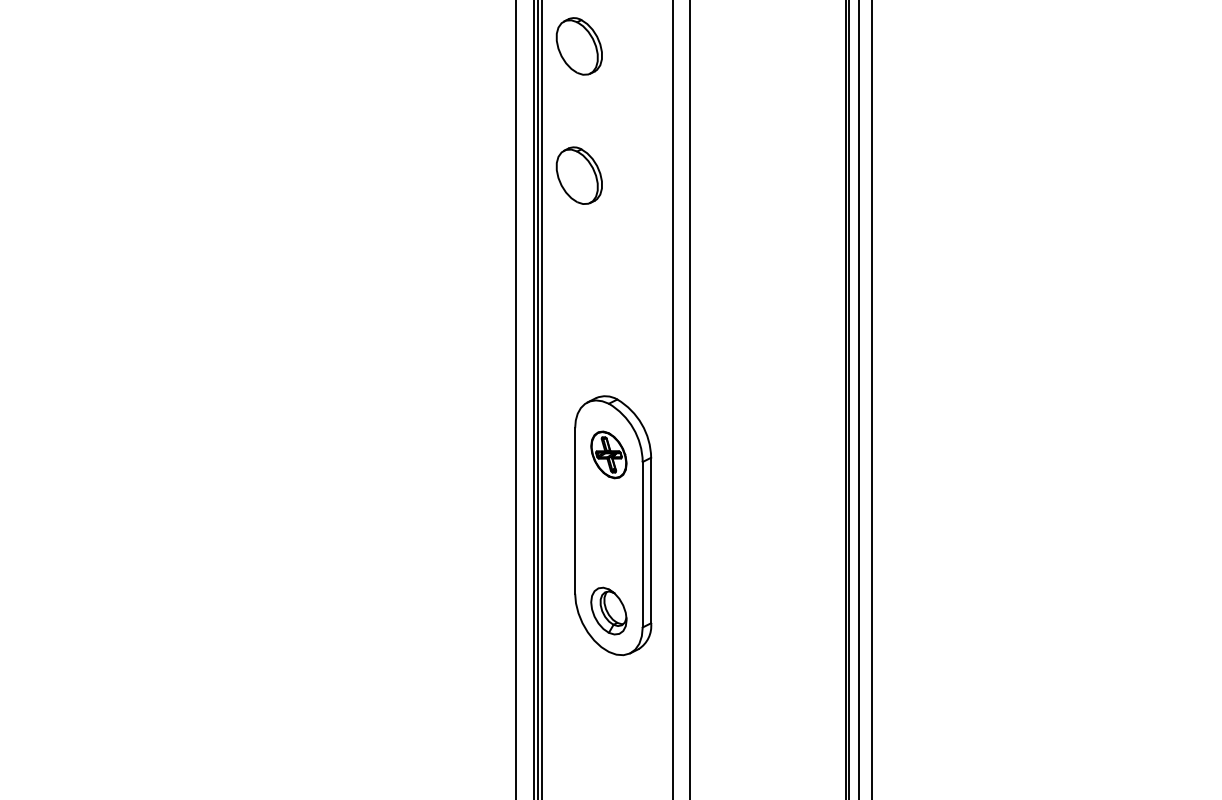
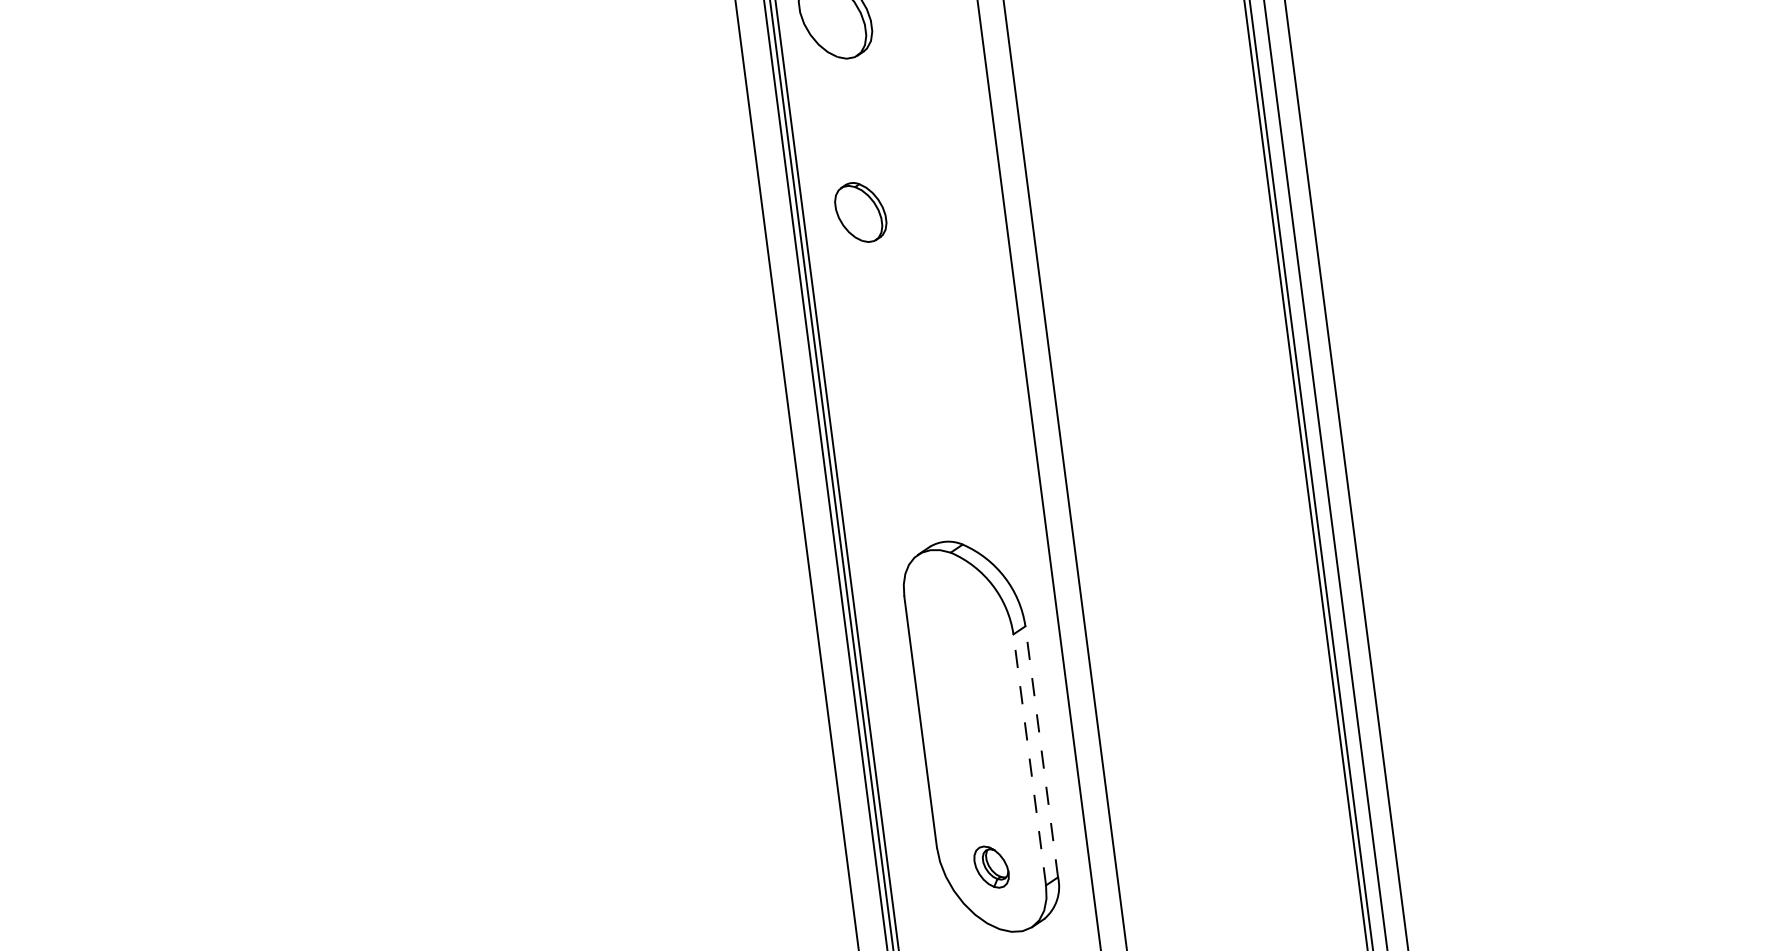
part: (578, 175) -> (859, 212), size x0.7
part: (608, 454) -> (960, 629), removed
line: (651, 540) -> (1042, 751), solid -> dashed
line: (642, 544) -> (1029, 759), solid -> dashed
part: (608, 610) -> (990, 866), size x0.6

